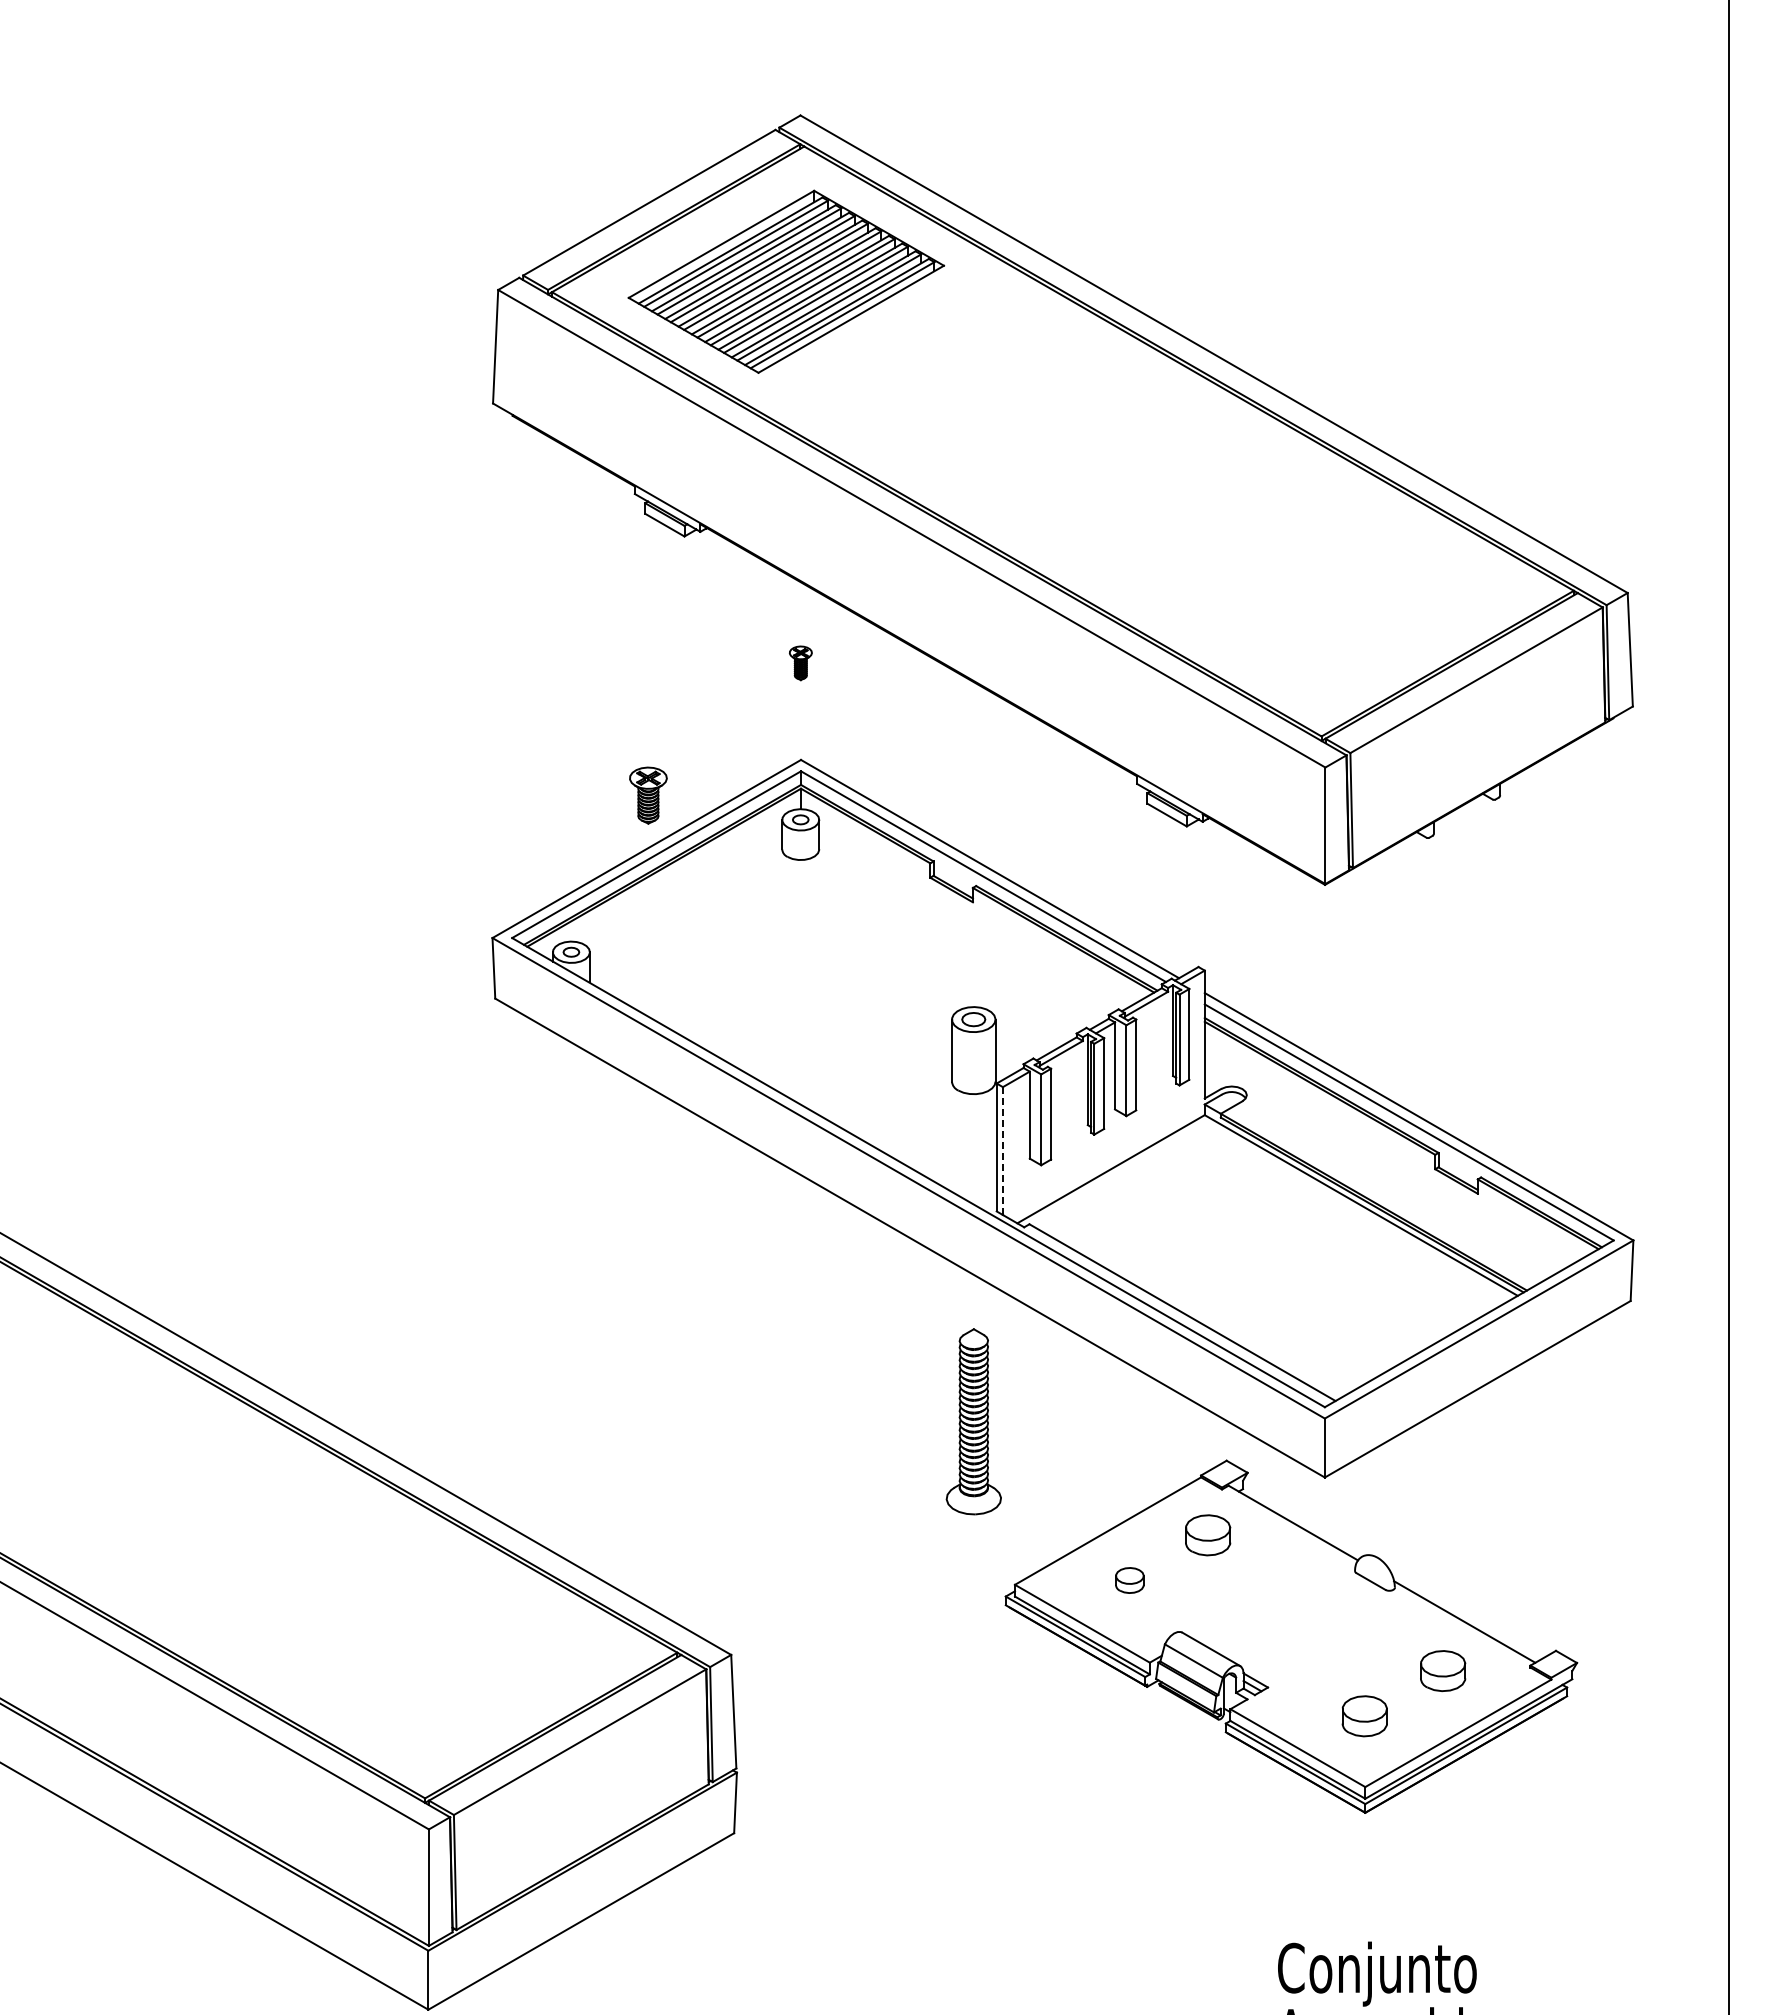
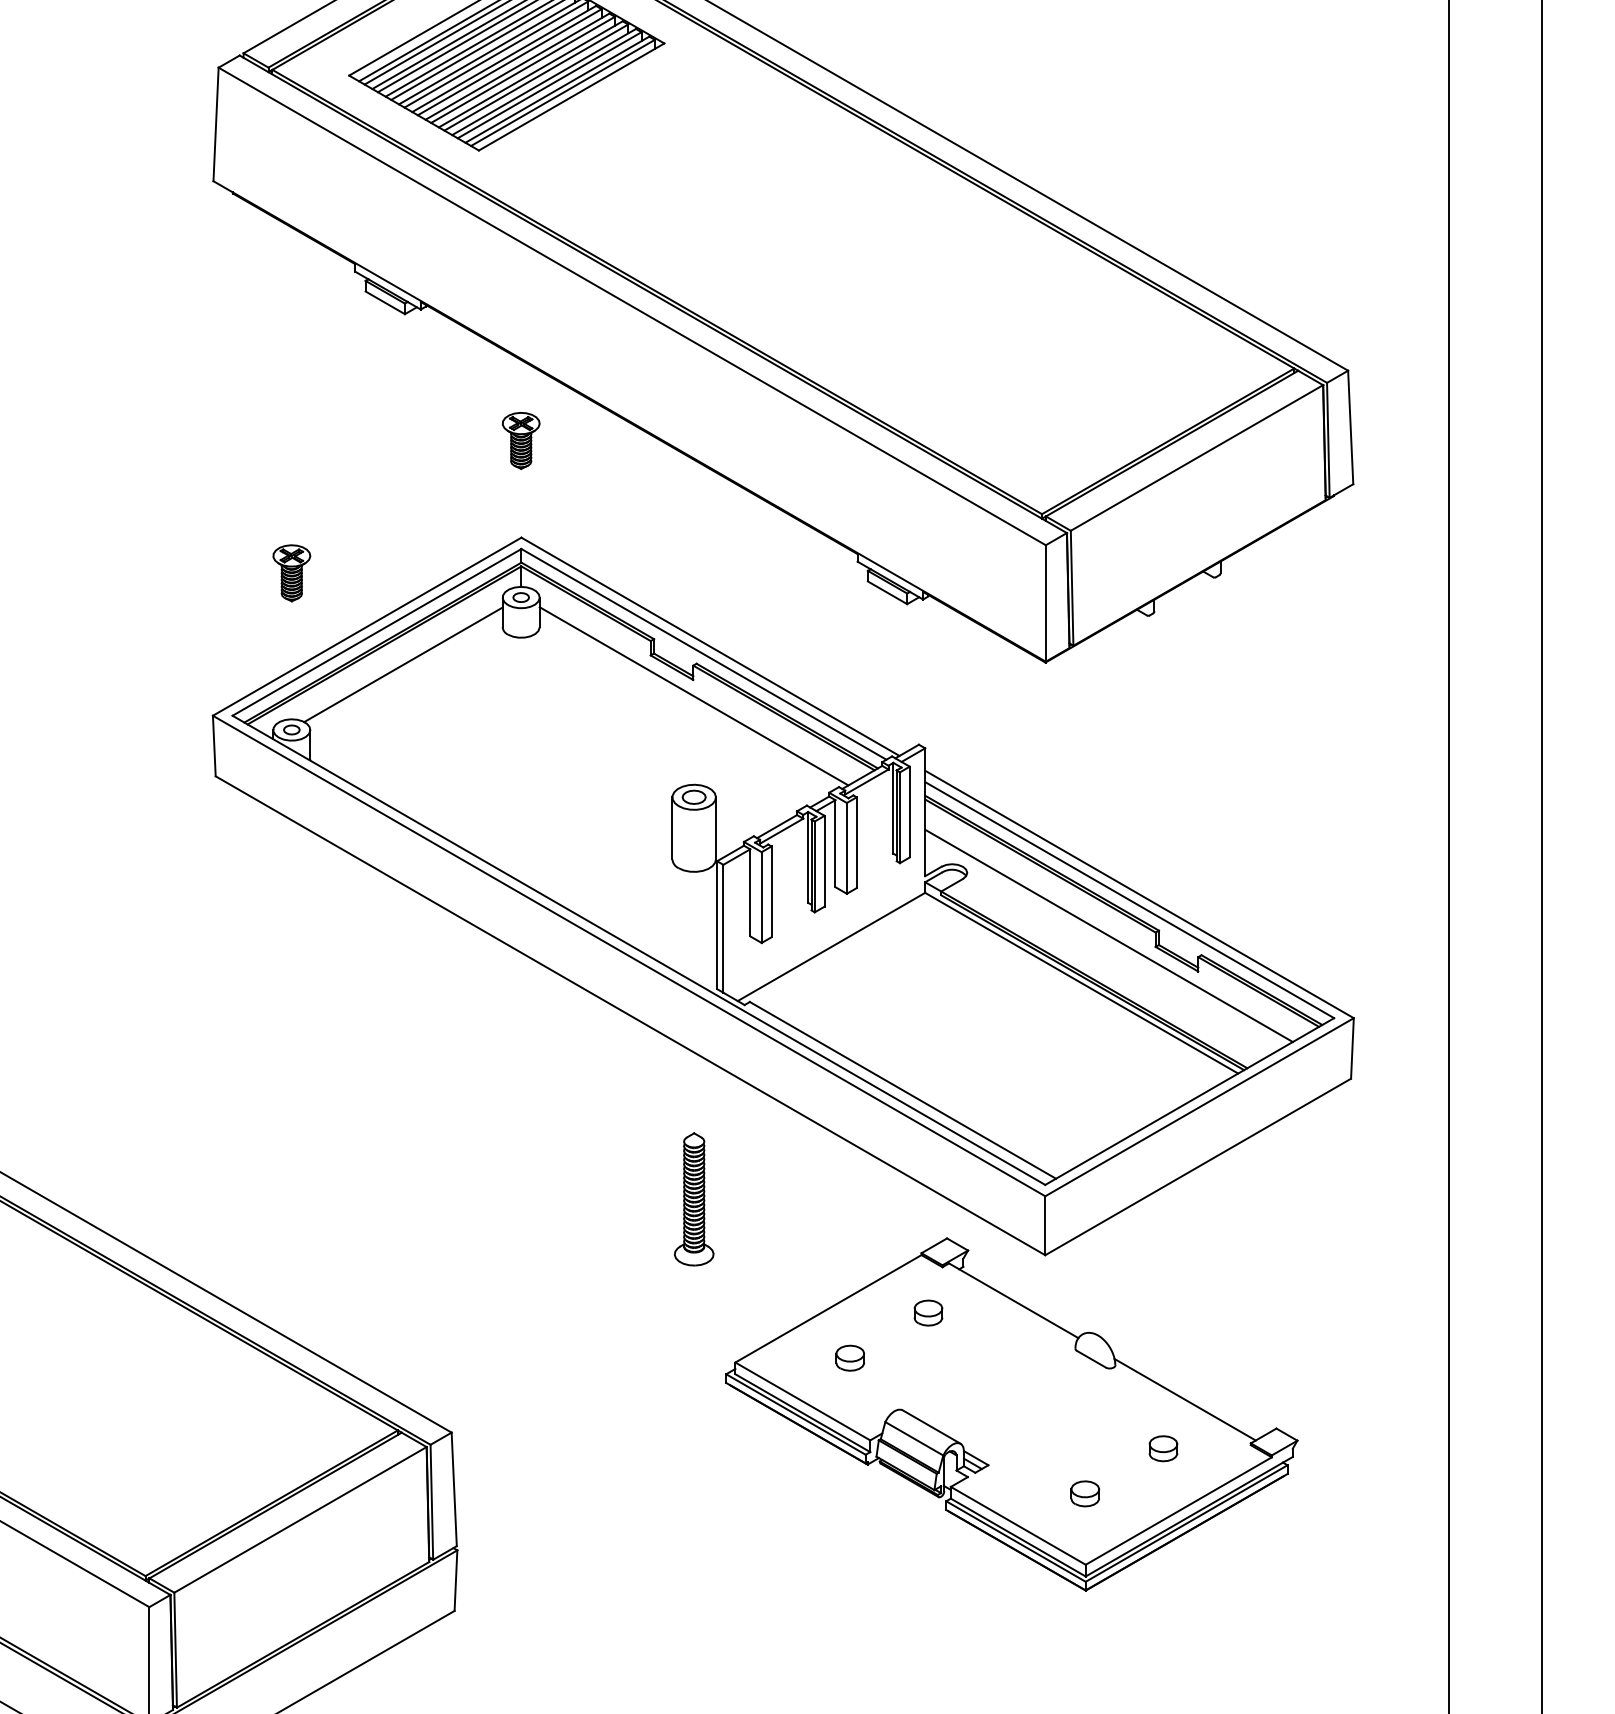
part: (800, 663) -> (520, 441), size x1.67
part: (648, 795) -> (291, 573), moved
line: (682, 886) -> (402, 664), added
line: (973, 918) -> (693, 696), added
line: (1002, 1151) -> (722, 929), dashed -> solid
line: (1388, 1158) -> (1108, 936), added
part: (973, 1421) -> (693, 1199), size x0.71
part: (1207, 1535) -> (927, 1313), size x0.62
part: (1442, 1670) -> (1162, 1448), size x0.62
part: (1364, 1715) -> (1084, 1493), size x0.62

